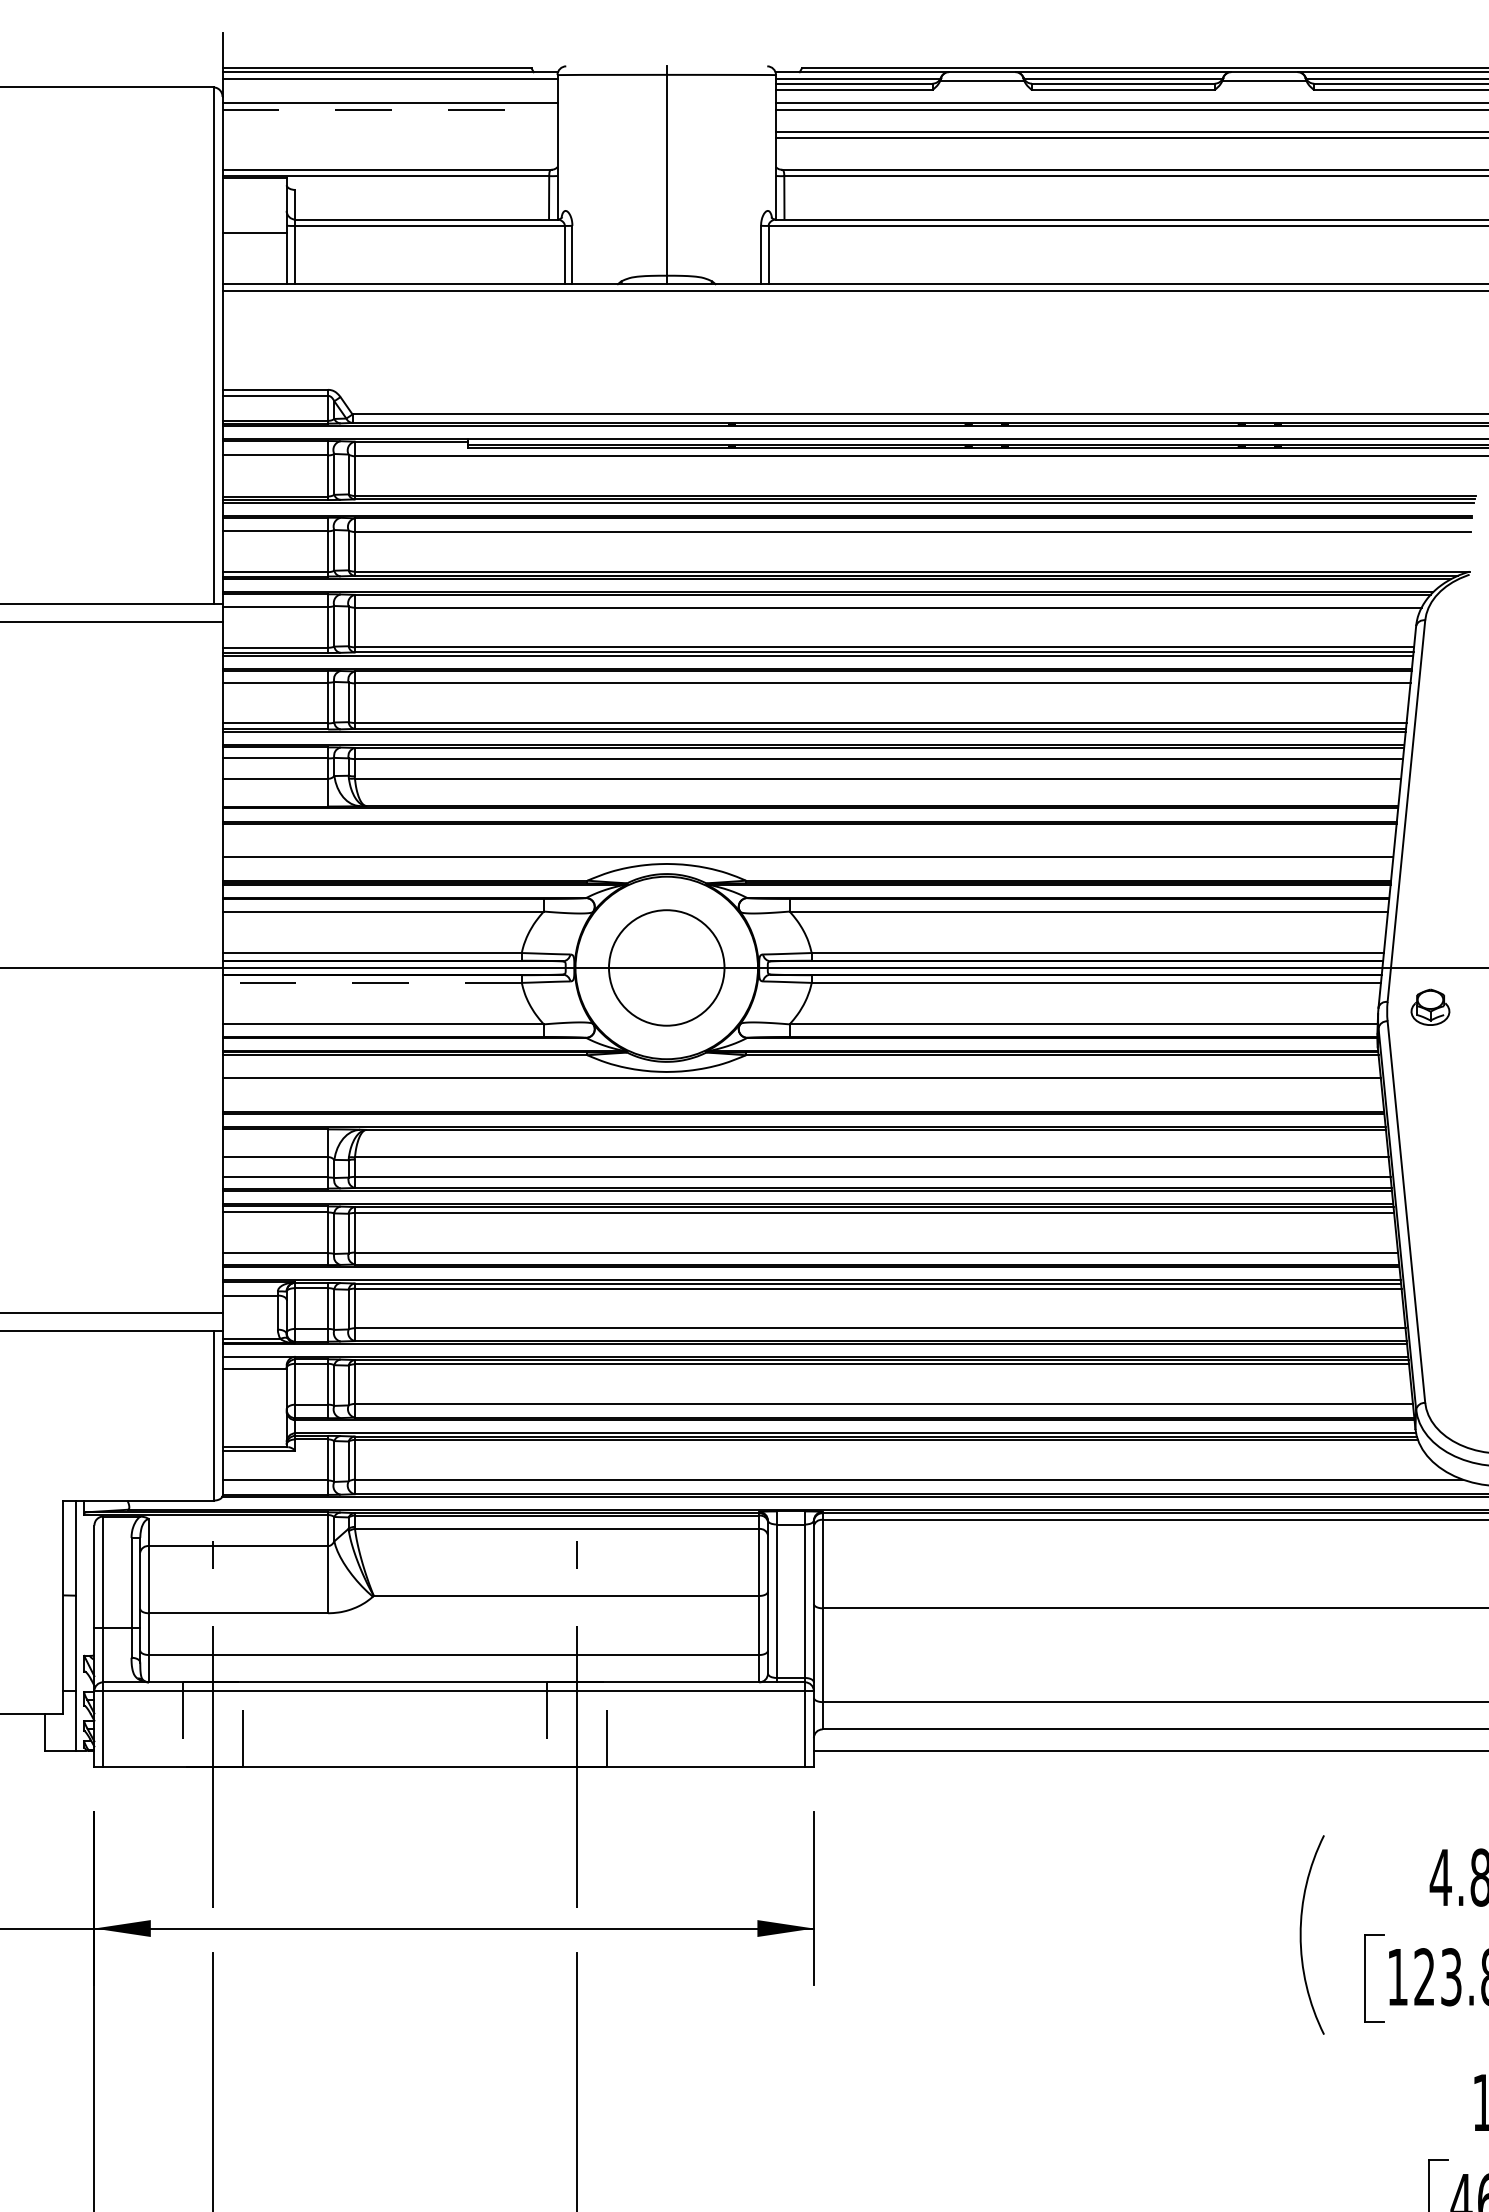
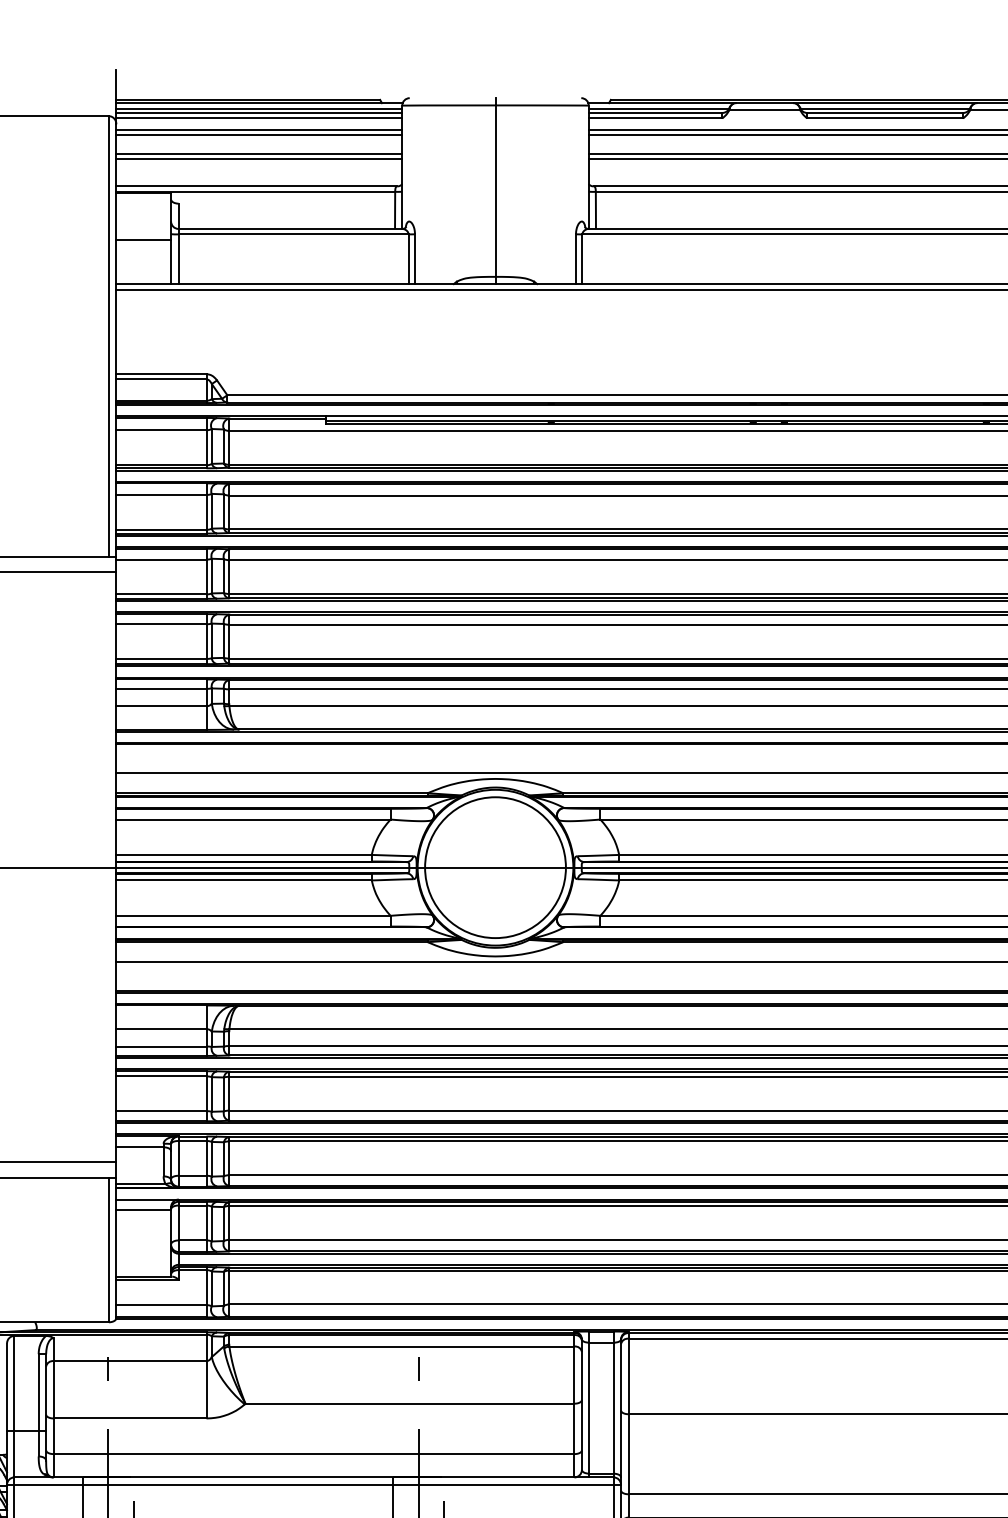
line: (389, 83) -> (258, 112), added
line: (389, 90) -> (258, 118), added
line: (390, 109) -> (259, 134), dashed -> solid
line: (389, 131) -> (258, 153), added
line: (389, 137) -> (258, 158), added
circle: (666, 967) -> (495, 867), size x1.43
line: (372, 982) -> (244, 880), dashed -> solid

